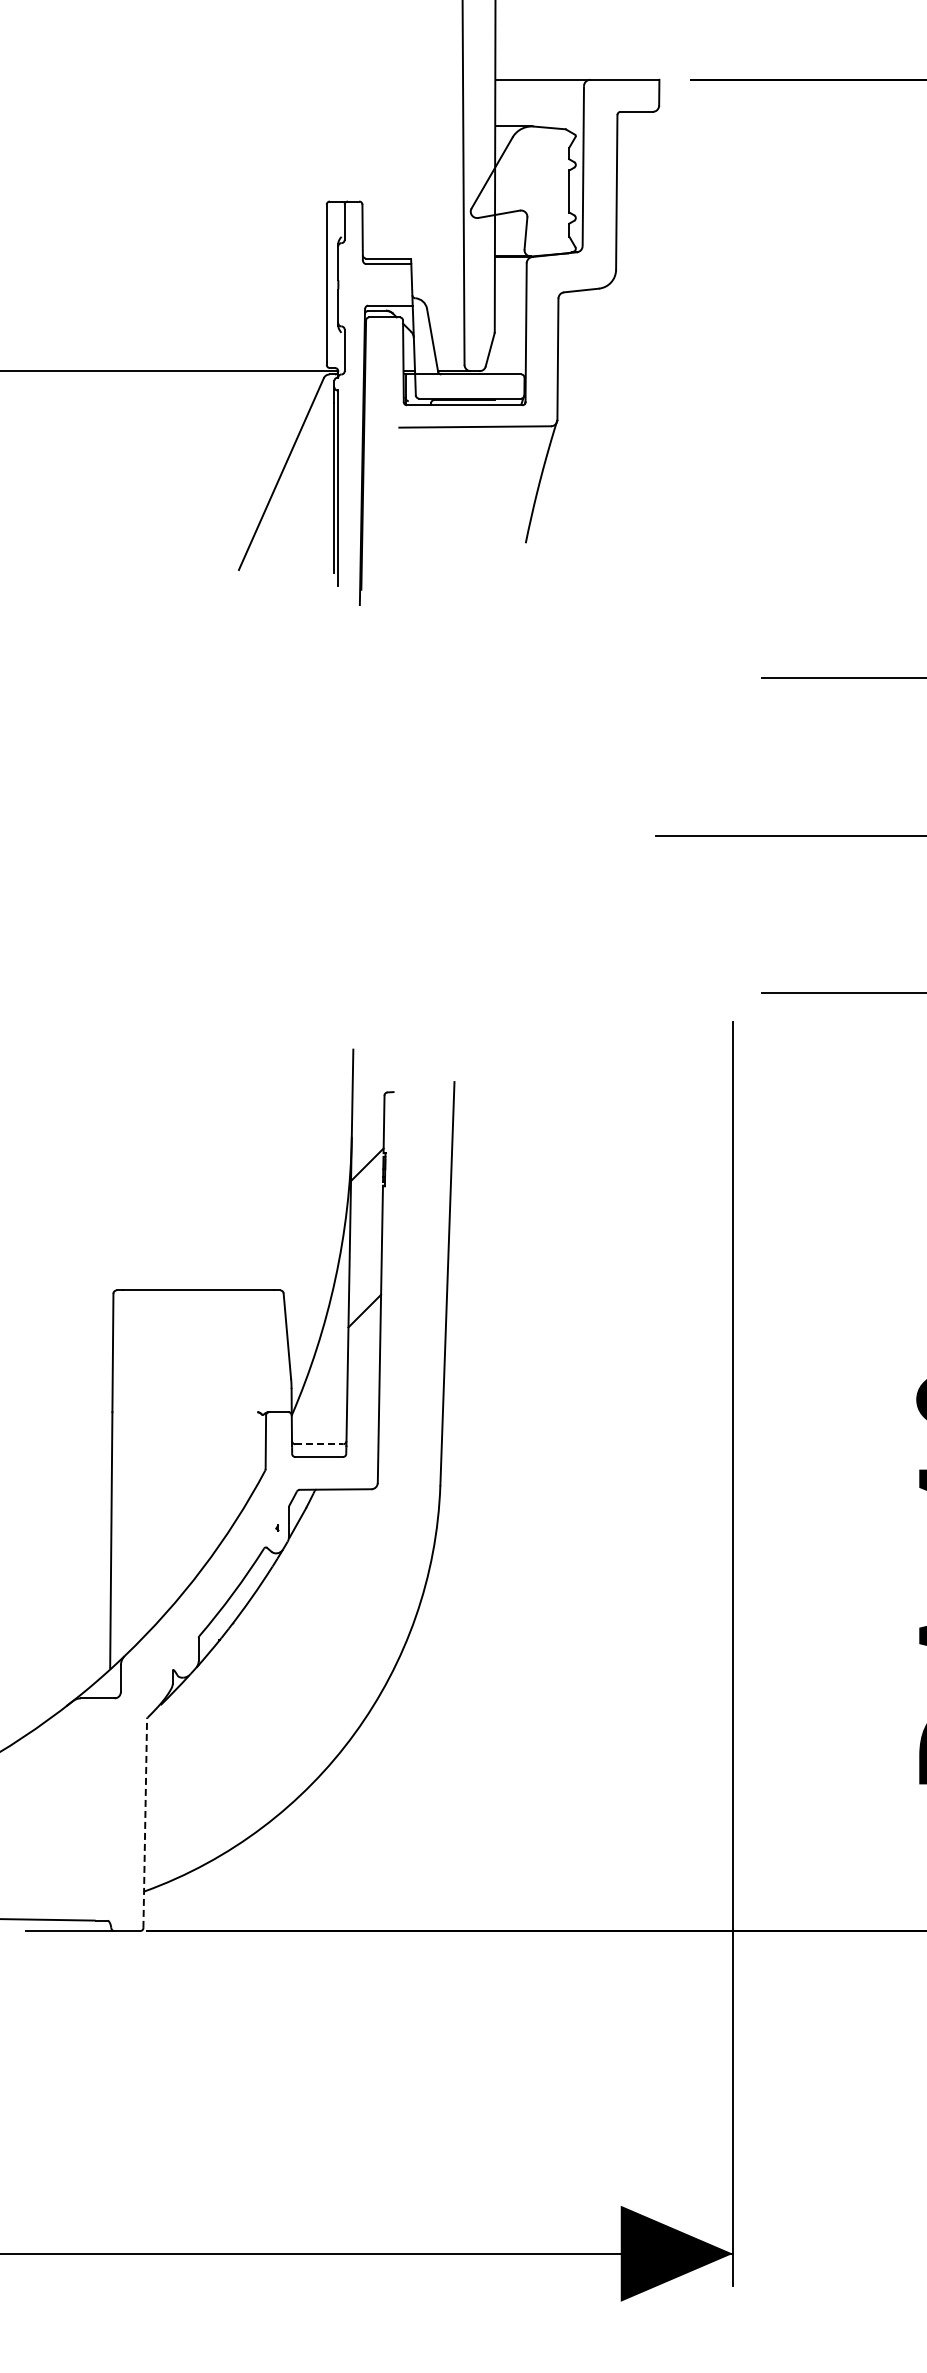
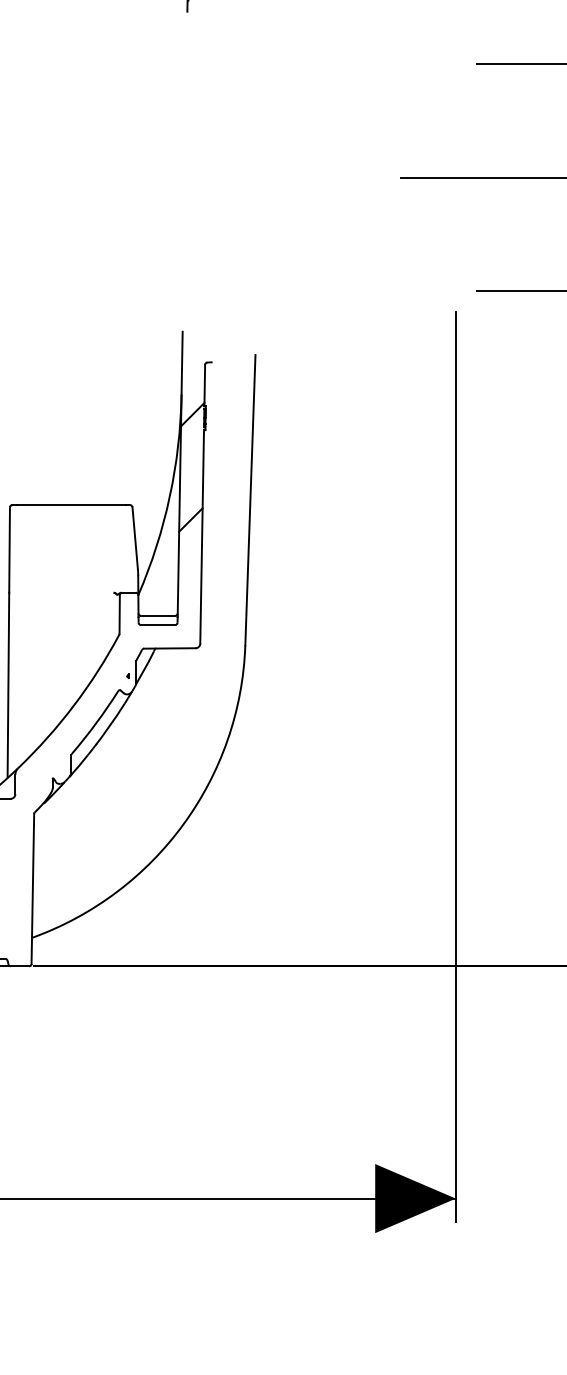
line: (319, 1444) -> (158, 616), dashed -> solid
line: (145, 1822) -> (33, 888), dashed -> solid

